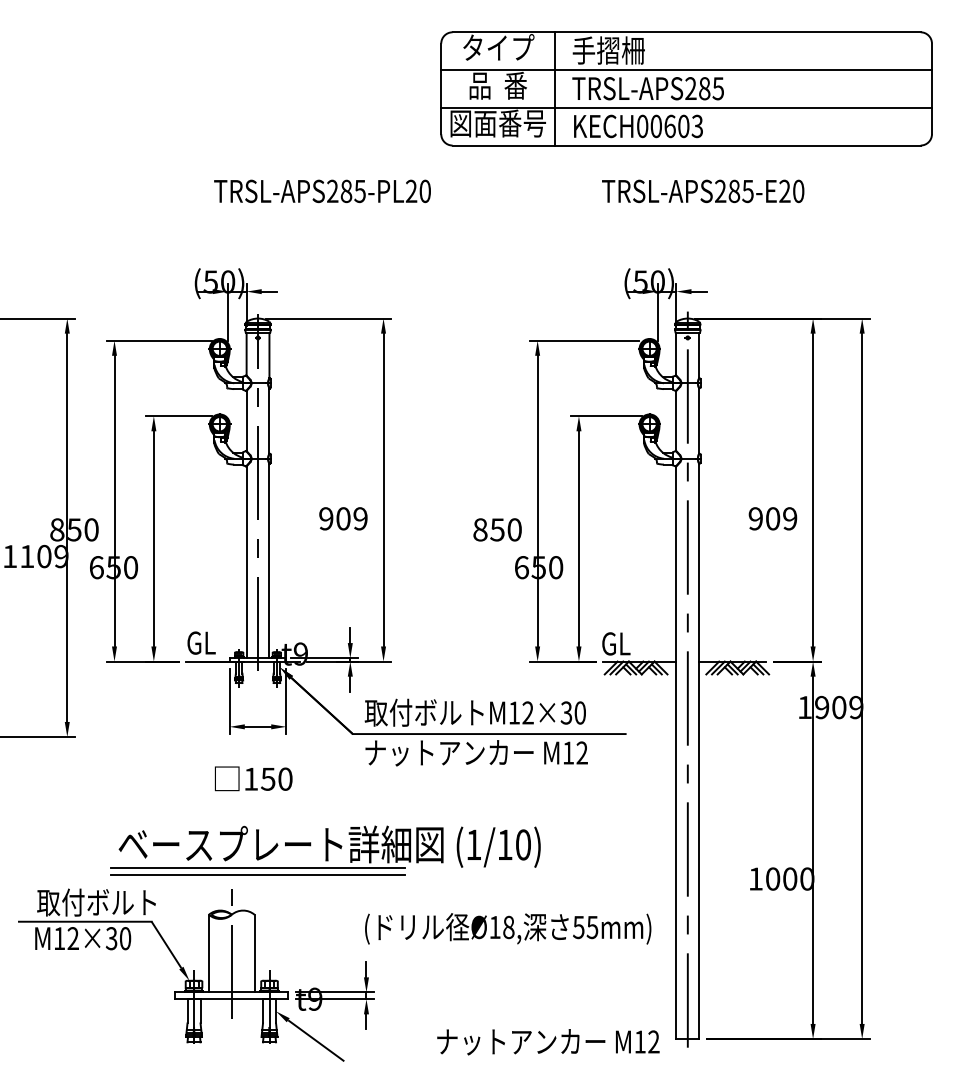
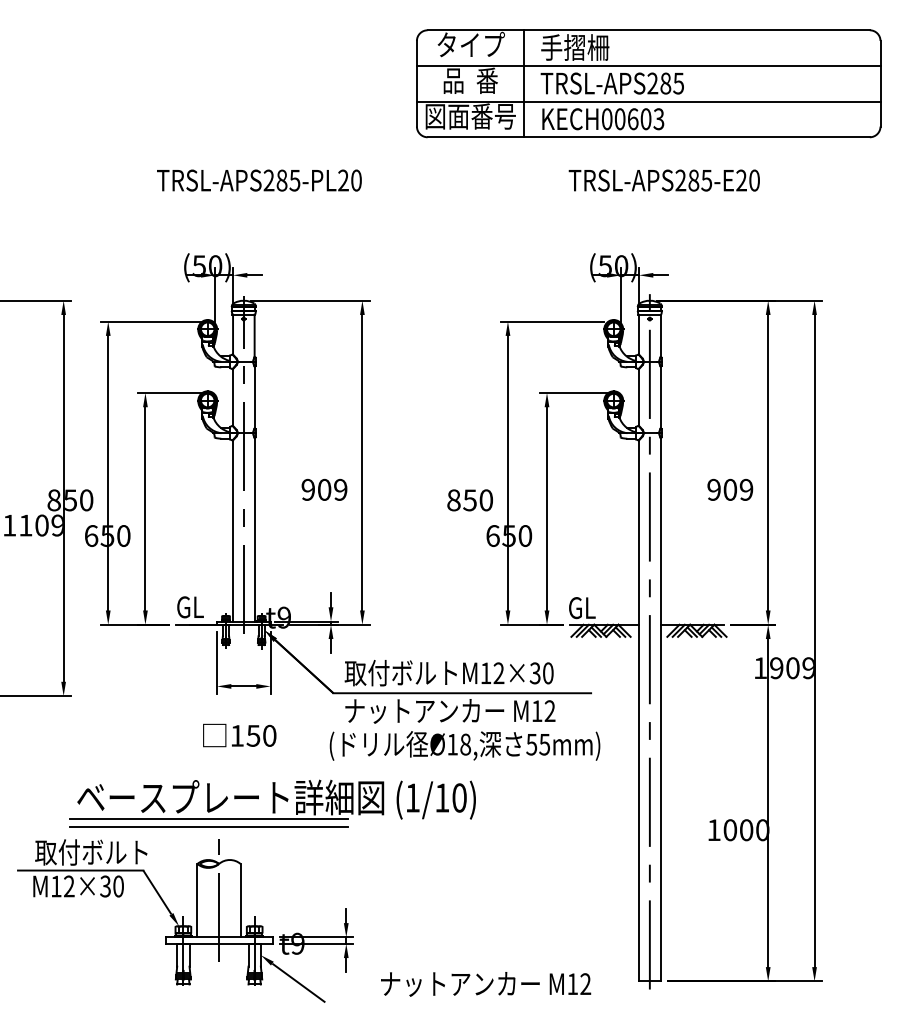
text: (322, 191) -> (259, 180), moved
part: (325, 850) -> (272, 803), moved
text: (508, 928) -> (465, 745), moved
text: (548, 1042) -> (486, 984), moved

